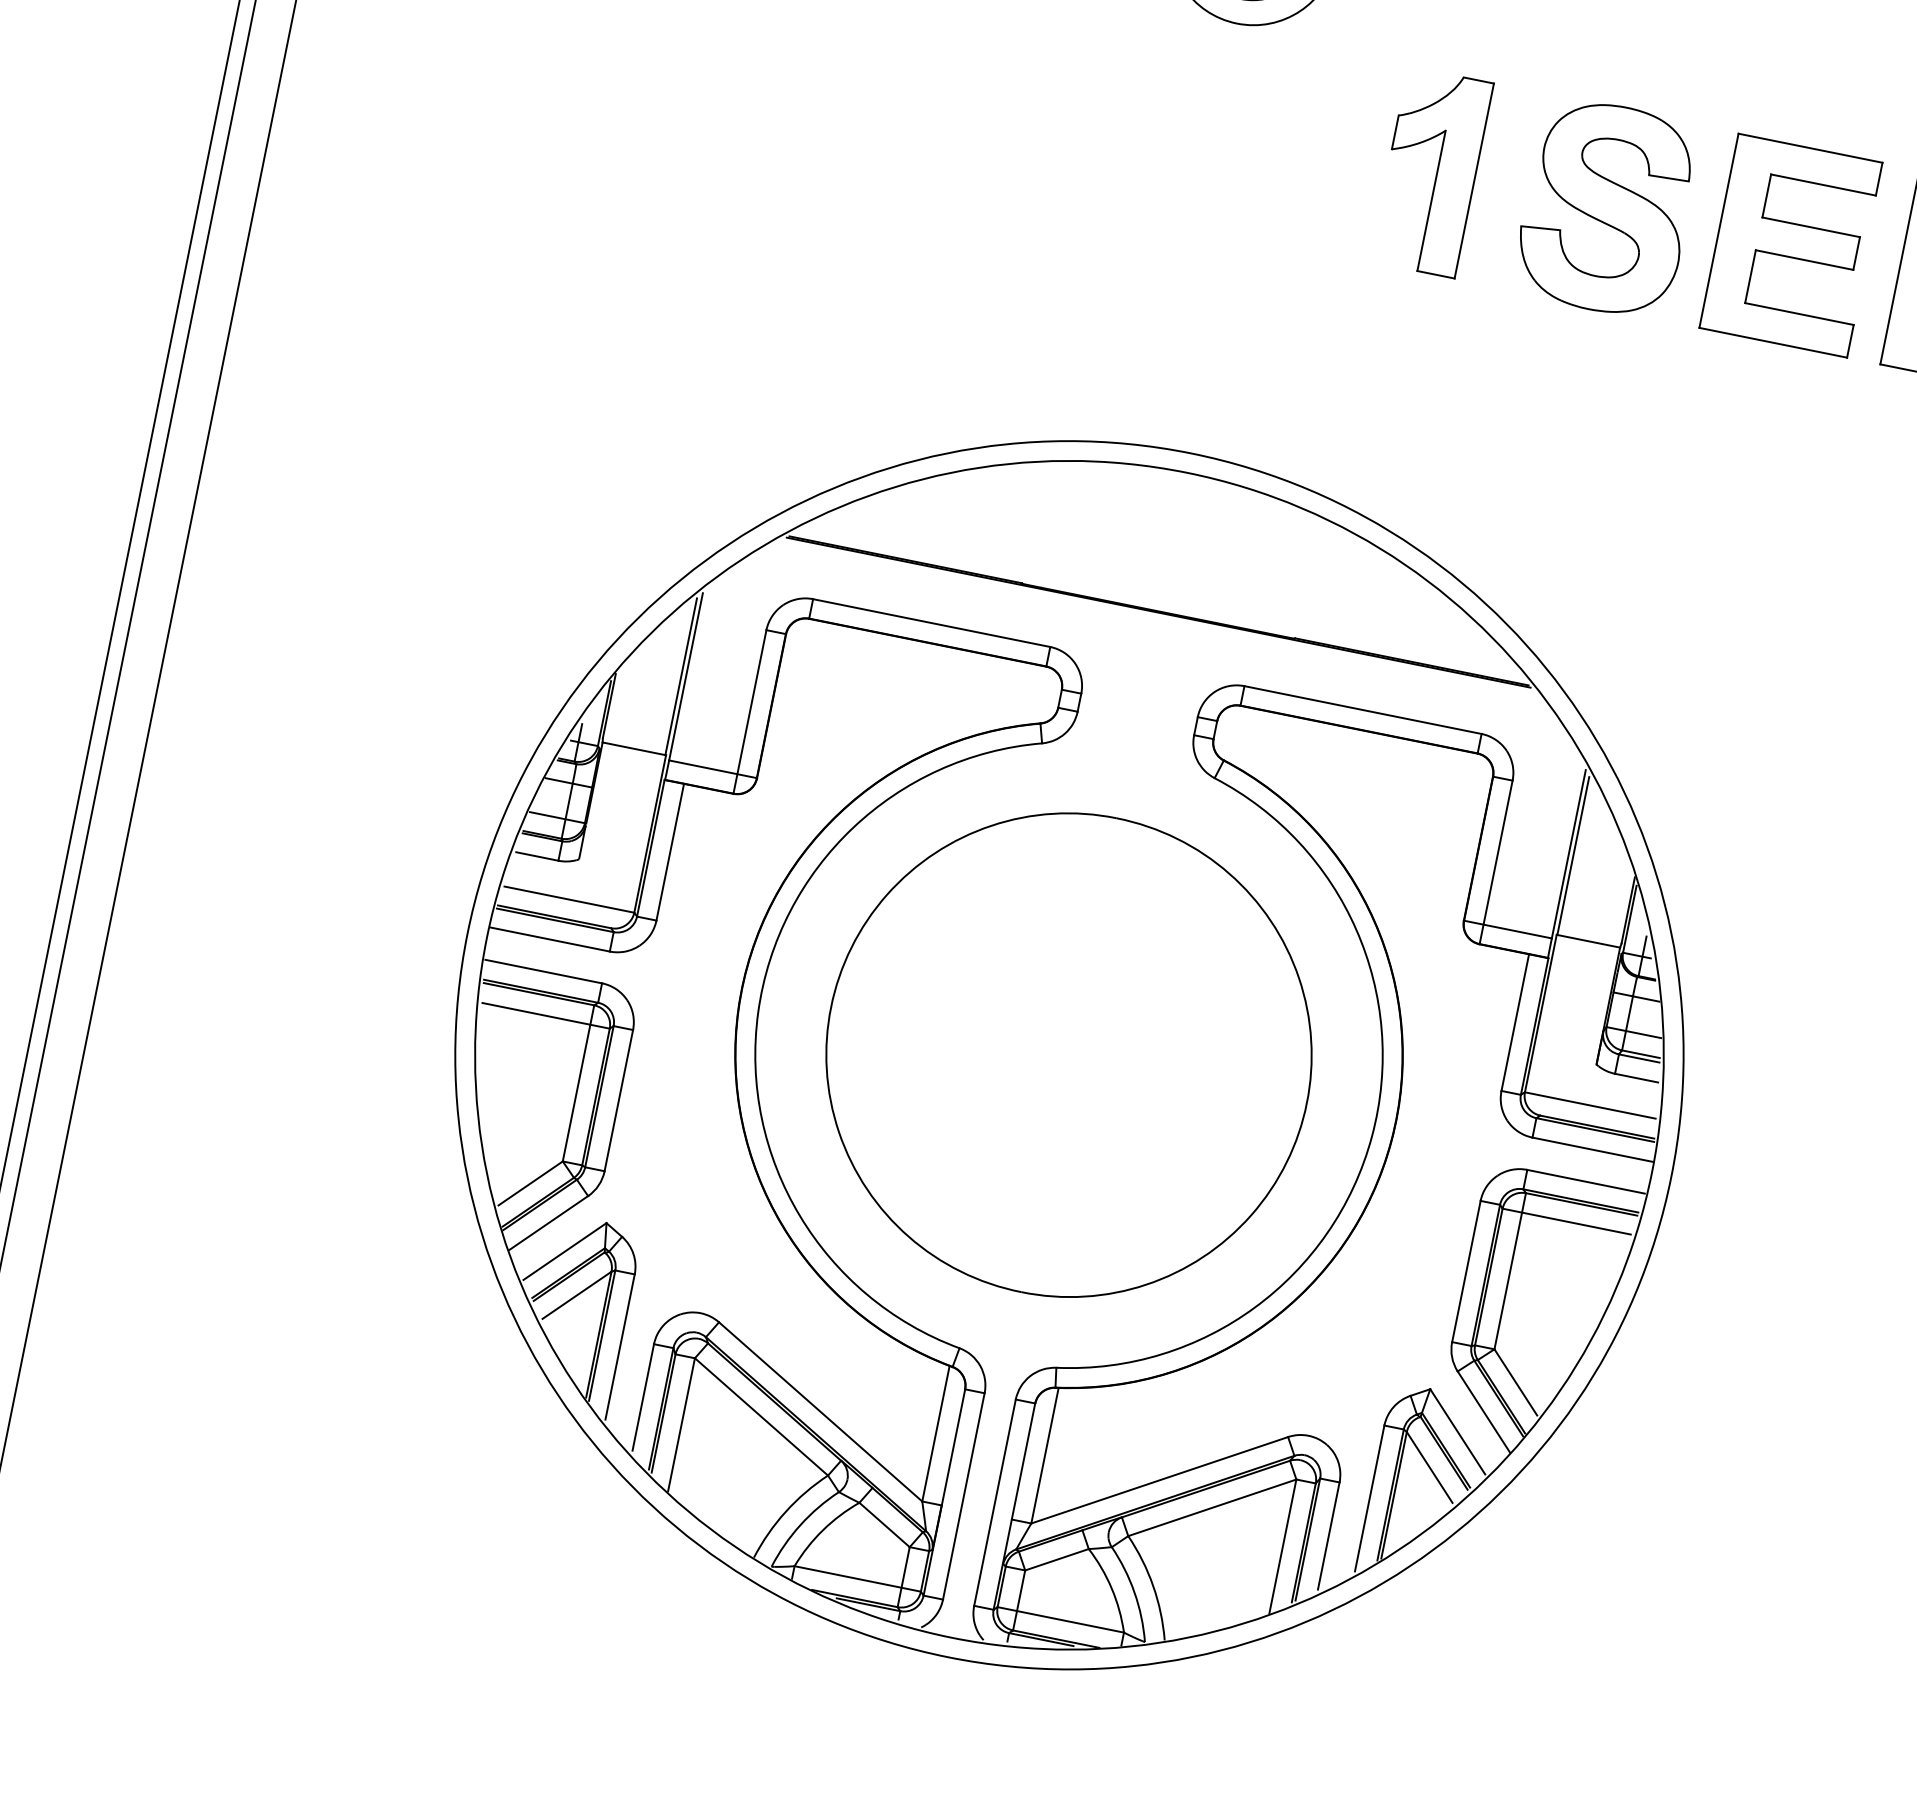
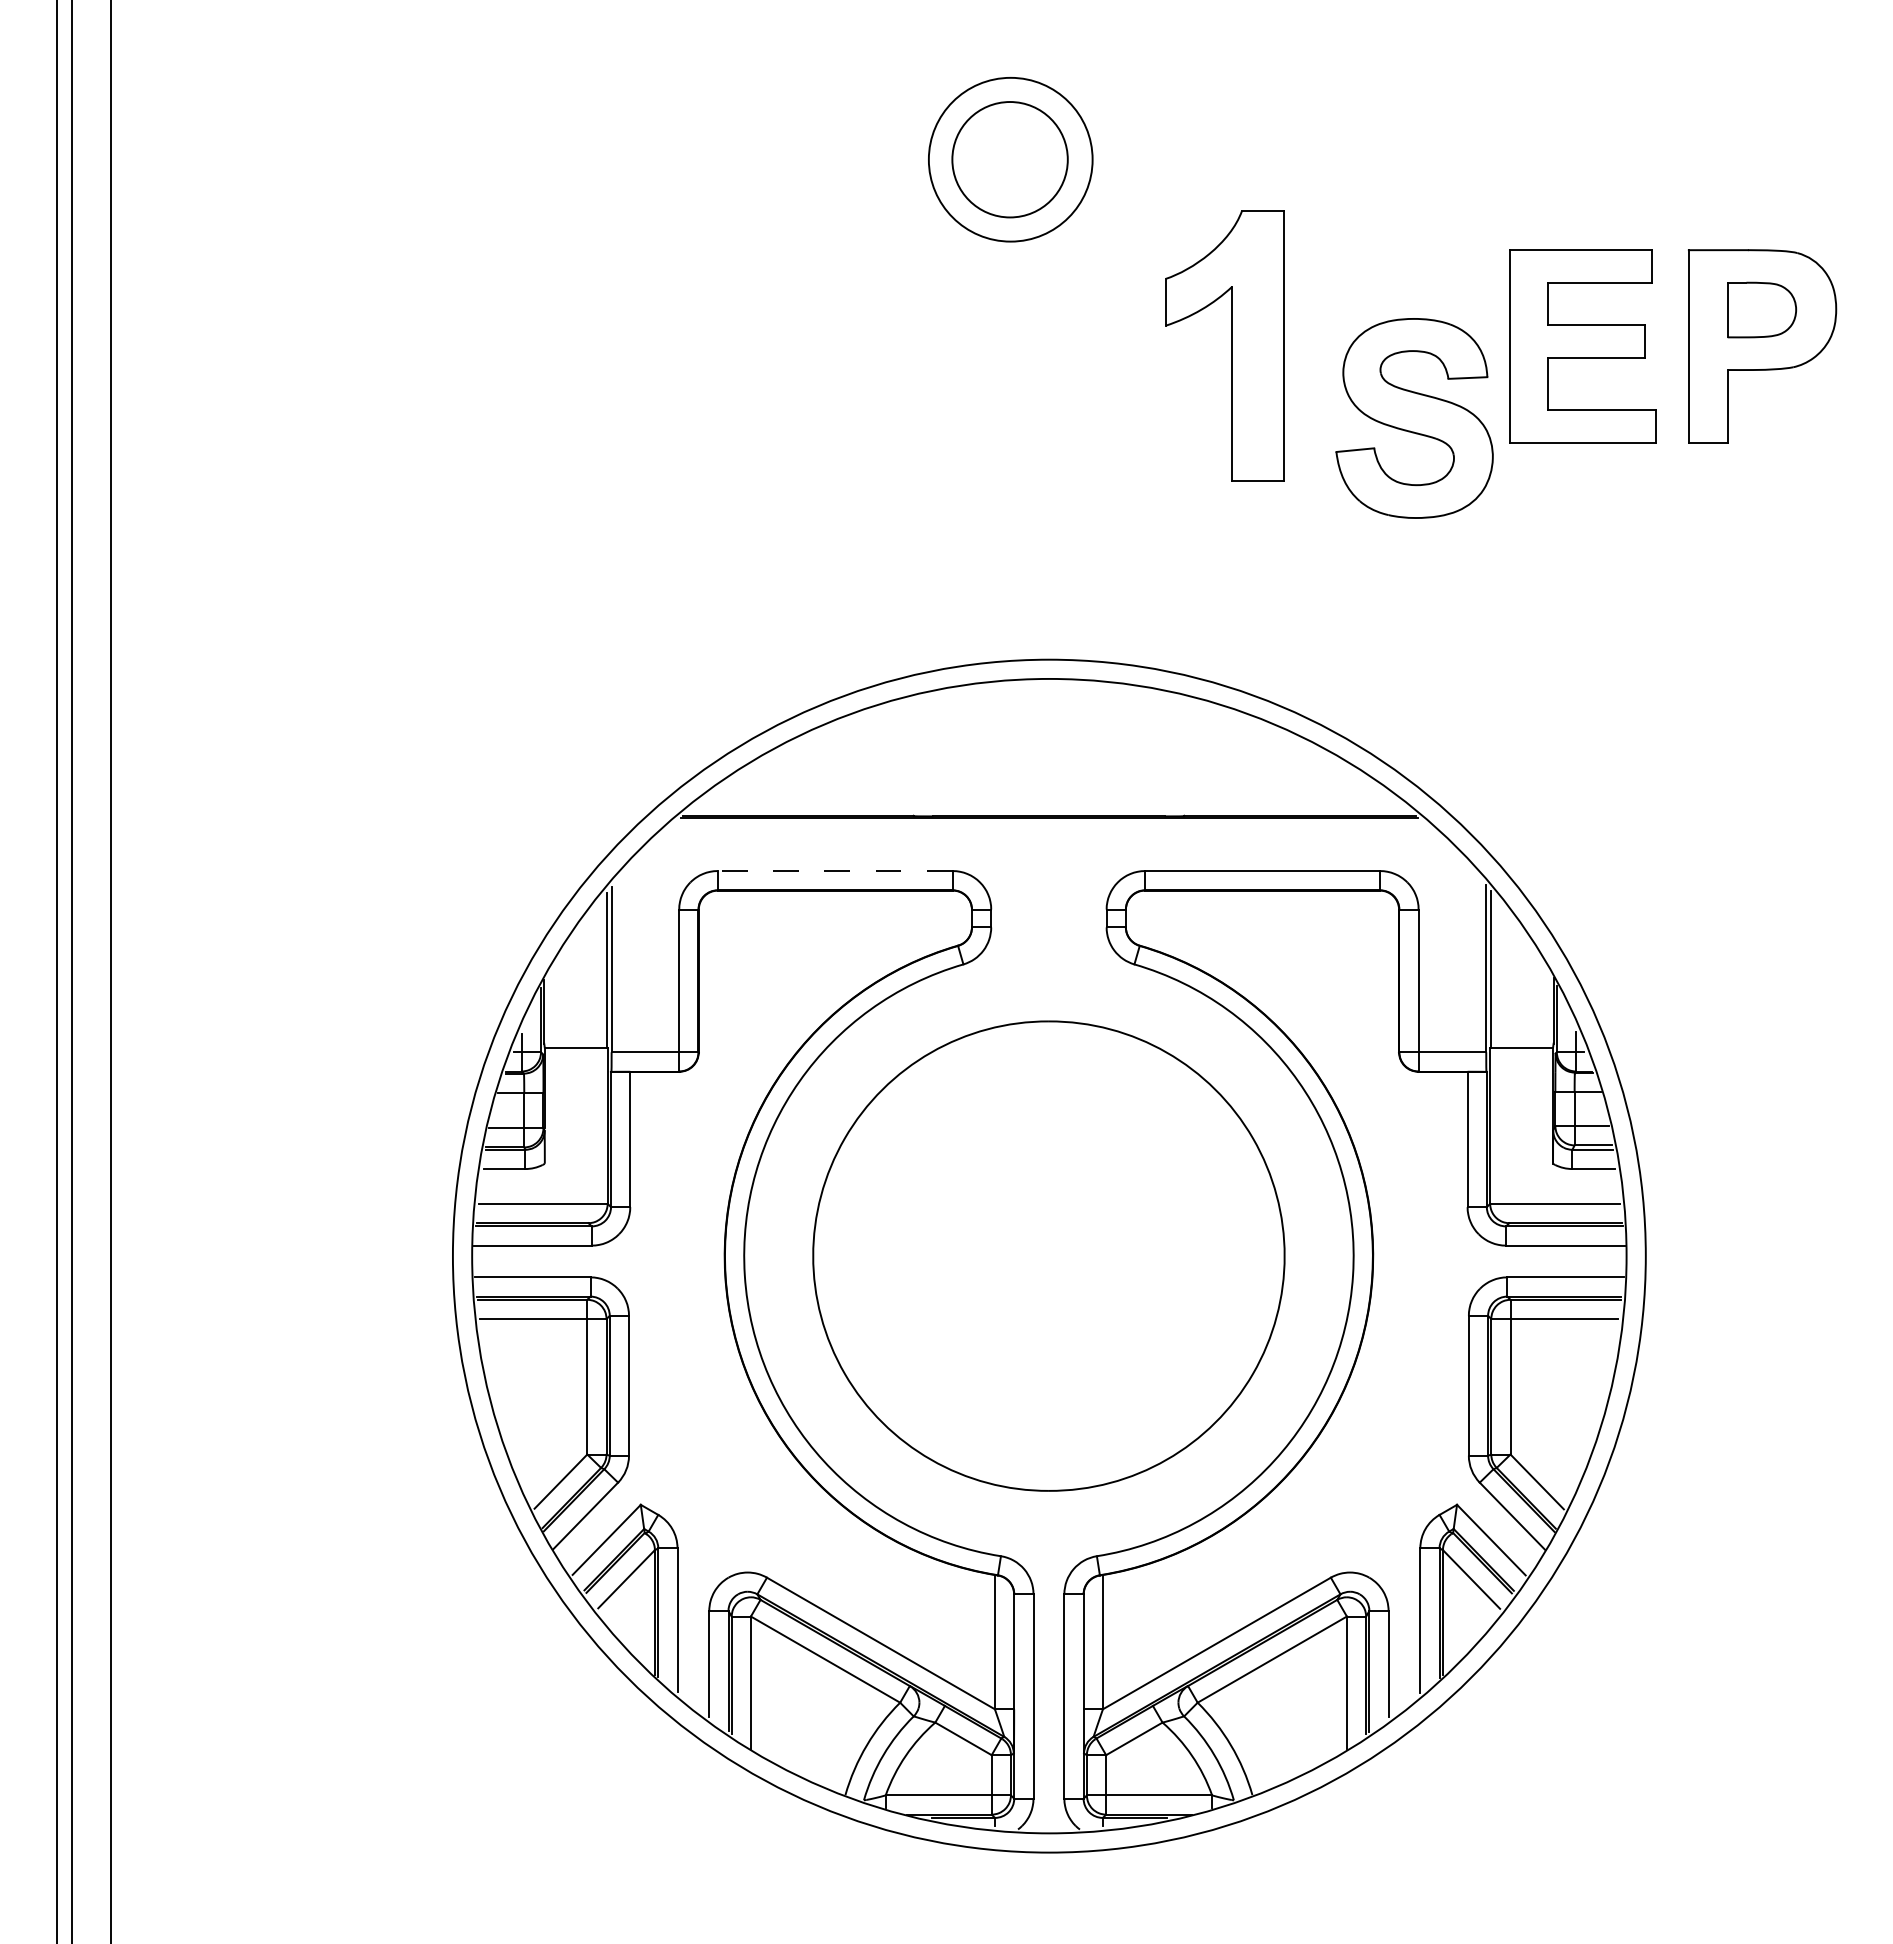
part: (1431, 171) -> (1224, 345), size x1.4
part: (1606, 208) -> (1414, 418), moved
line: (931, 623) -> (835, 871), solid -> dashed

